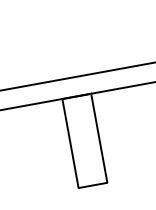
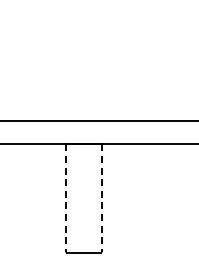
line: (99, 138) -> (101, 198), solid -> dashed
line: (70, 143) -> (66, 198), solid -> dashed

